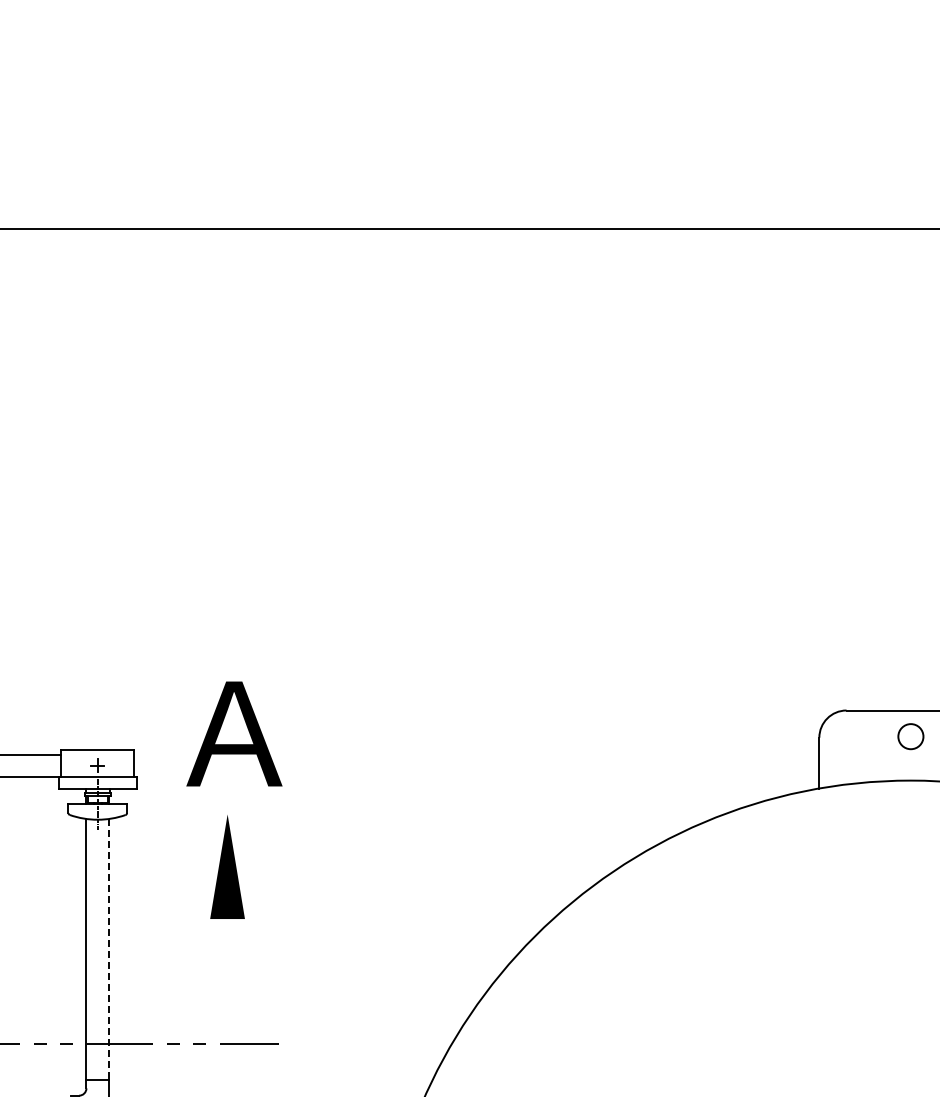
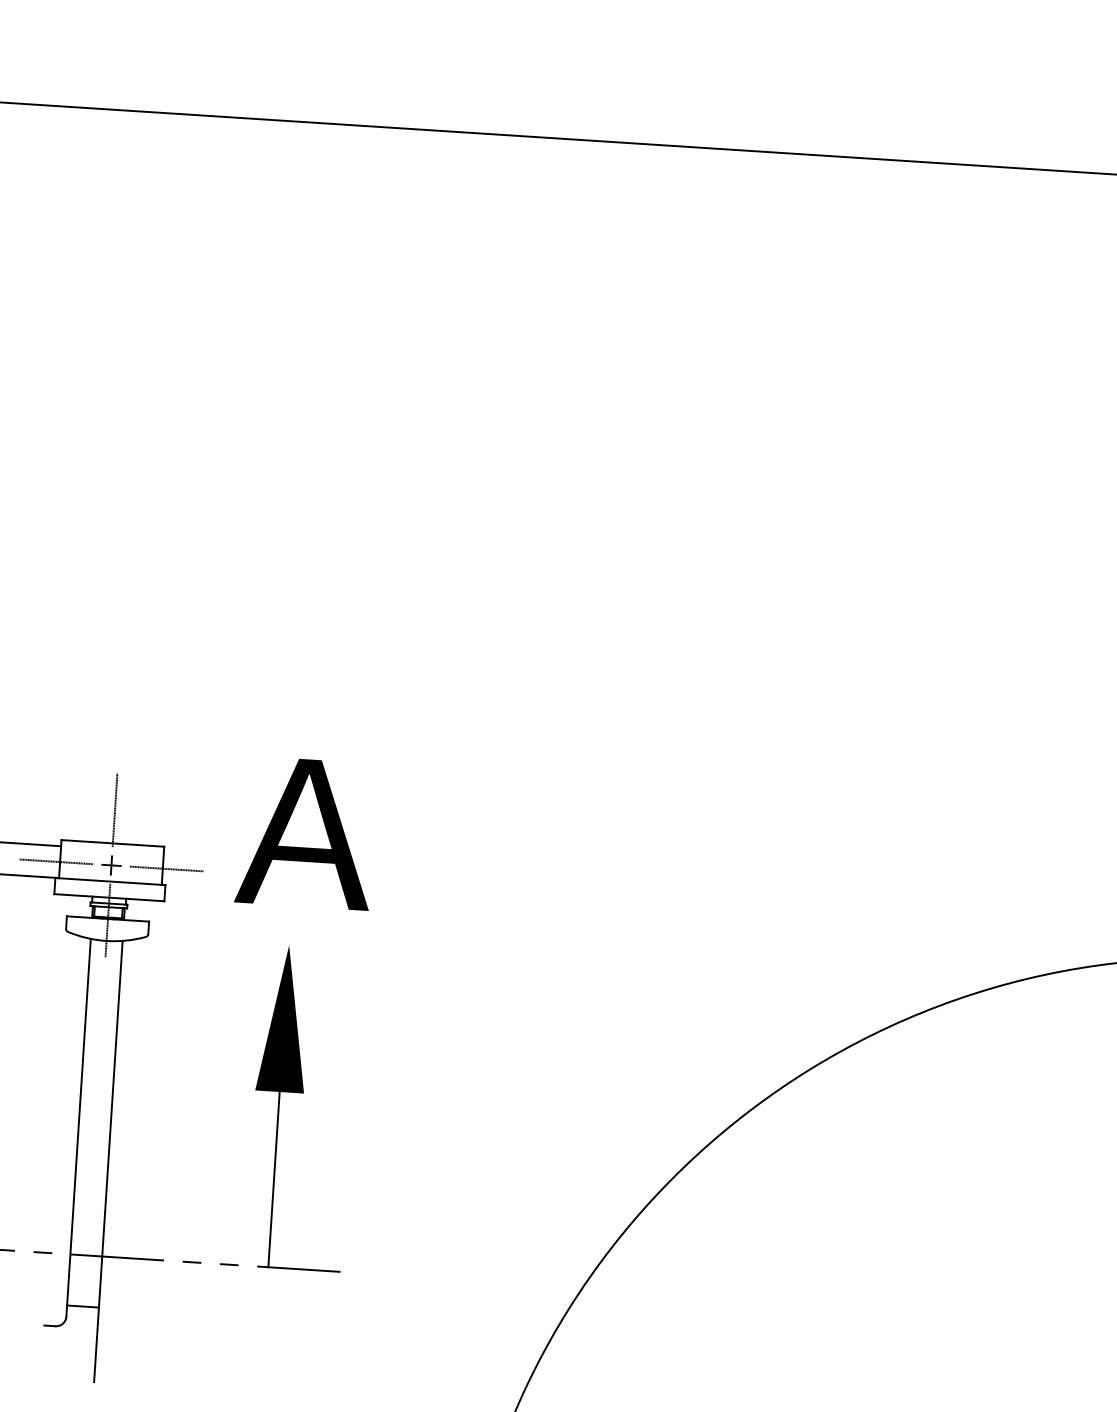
line: (97, 726) -> (114, 810), added
line: (58, 765) -> (56, 861), added
line: (136, 765) -> (165, 868), added
line: (109, 949) -> (111, 1124), dashed -> solid
line: (227, 981) -> (273, 1179), added

